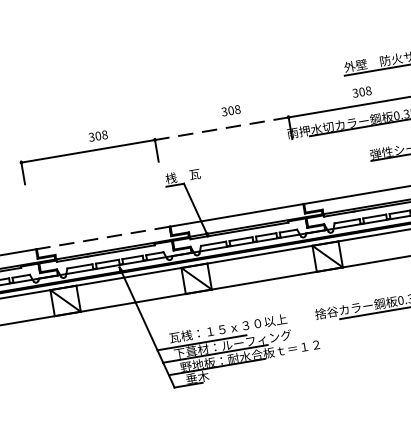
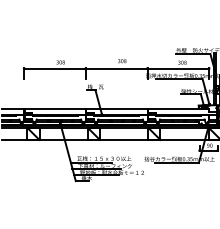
line: (221, 128) -> (116, 68), dashed -> solid
line: (103, 237) -> (55, 108), dashed -> solid

